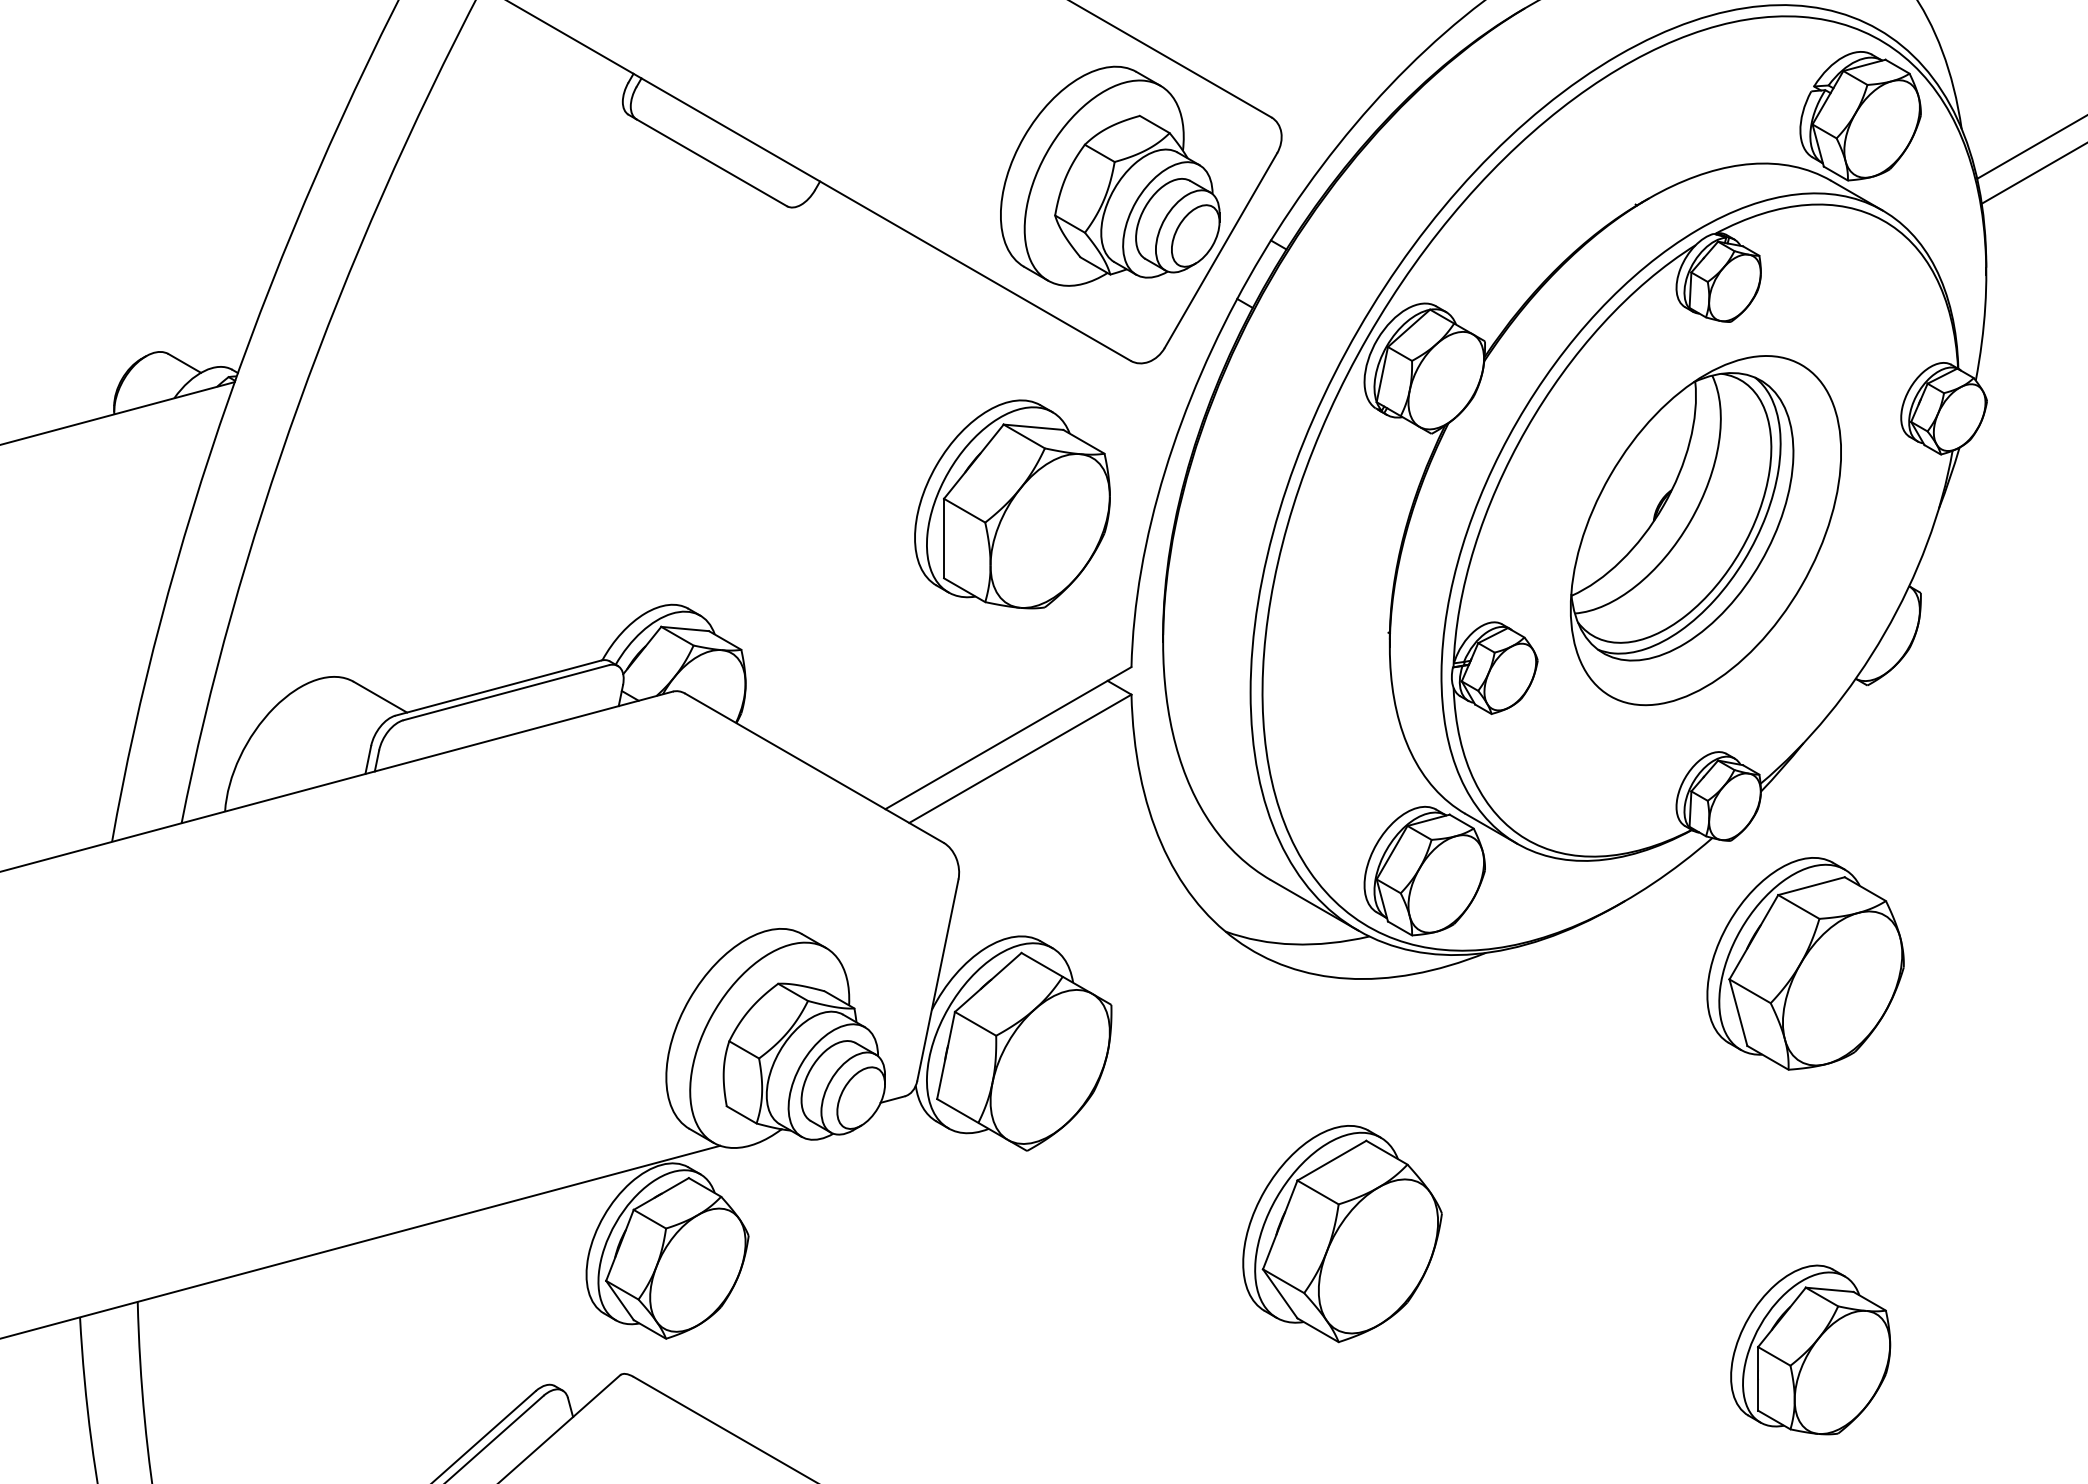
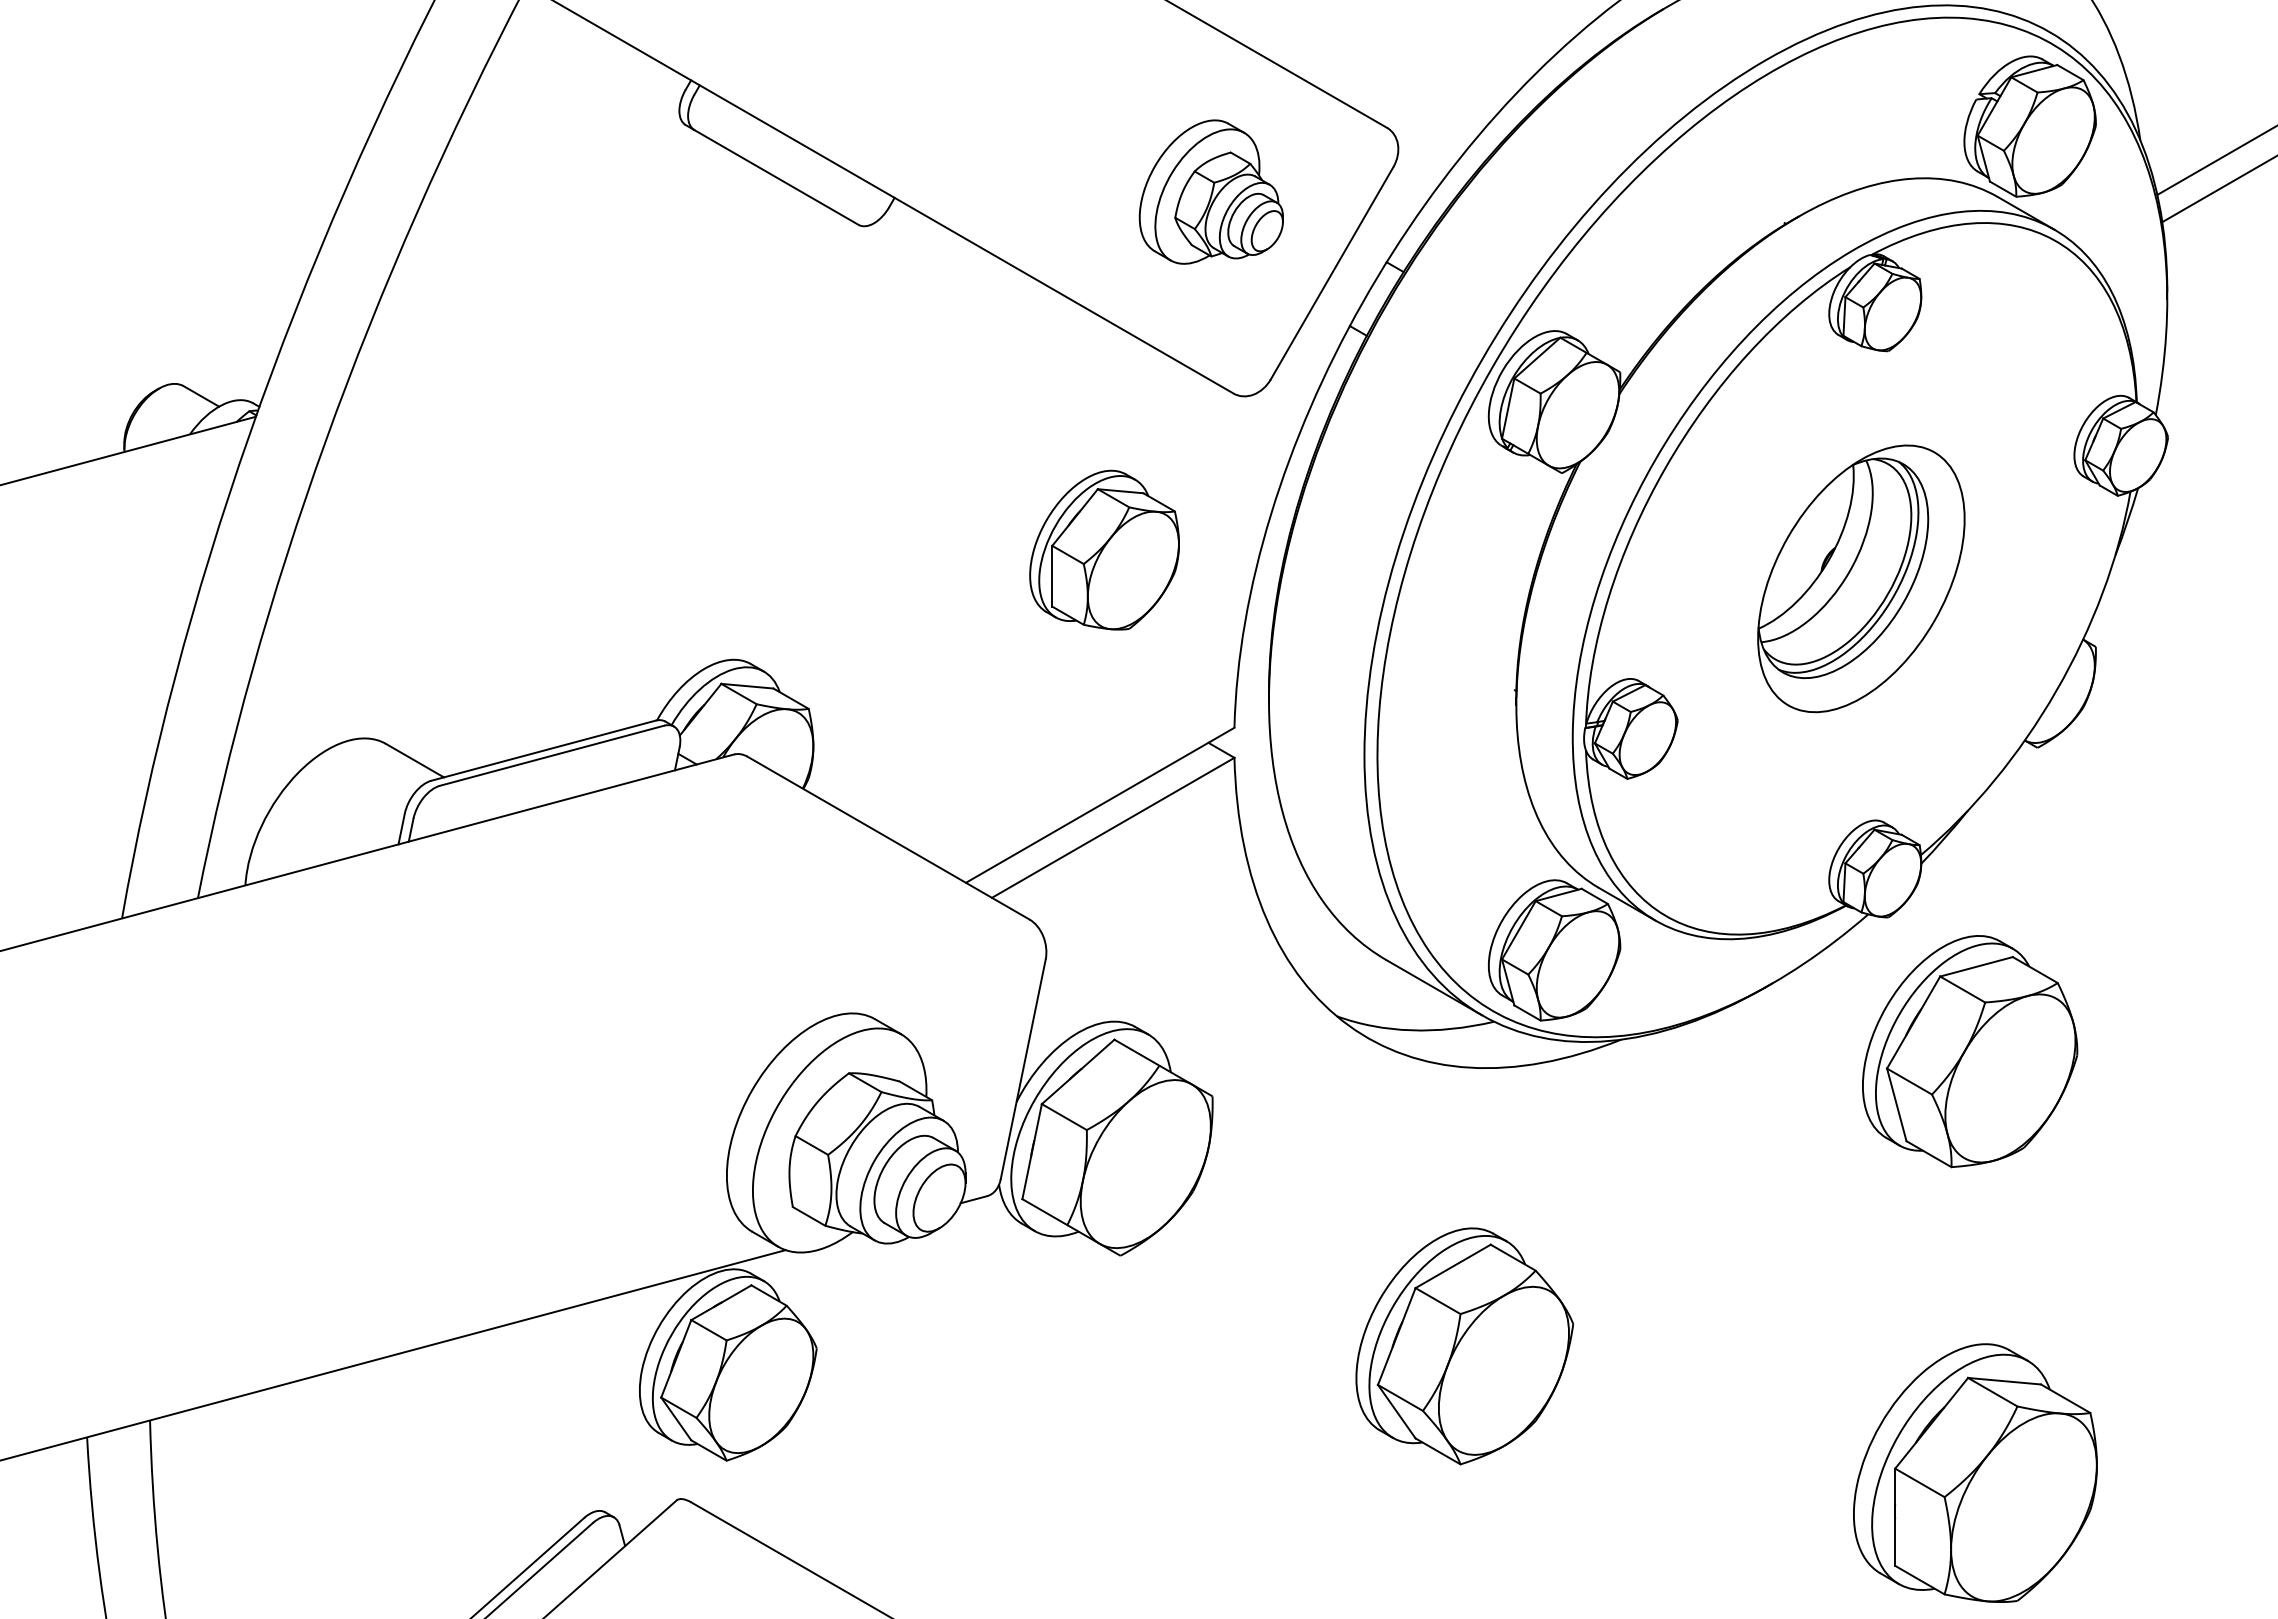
part: (1110, 175) -> (1211, 191), size x0.6
part: (1012, 503) -> (1104, 549), size x0.7
part: (1706, 530) -> (1861, 578), size x0.7
part: (1810, 1349) -> (1975, 1472), size x1.4

